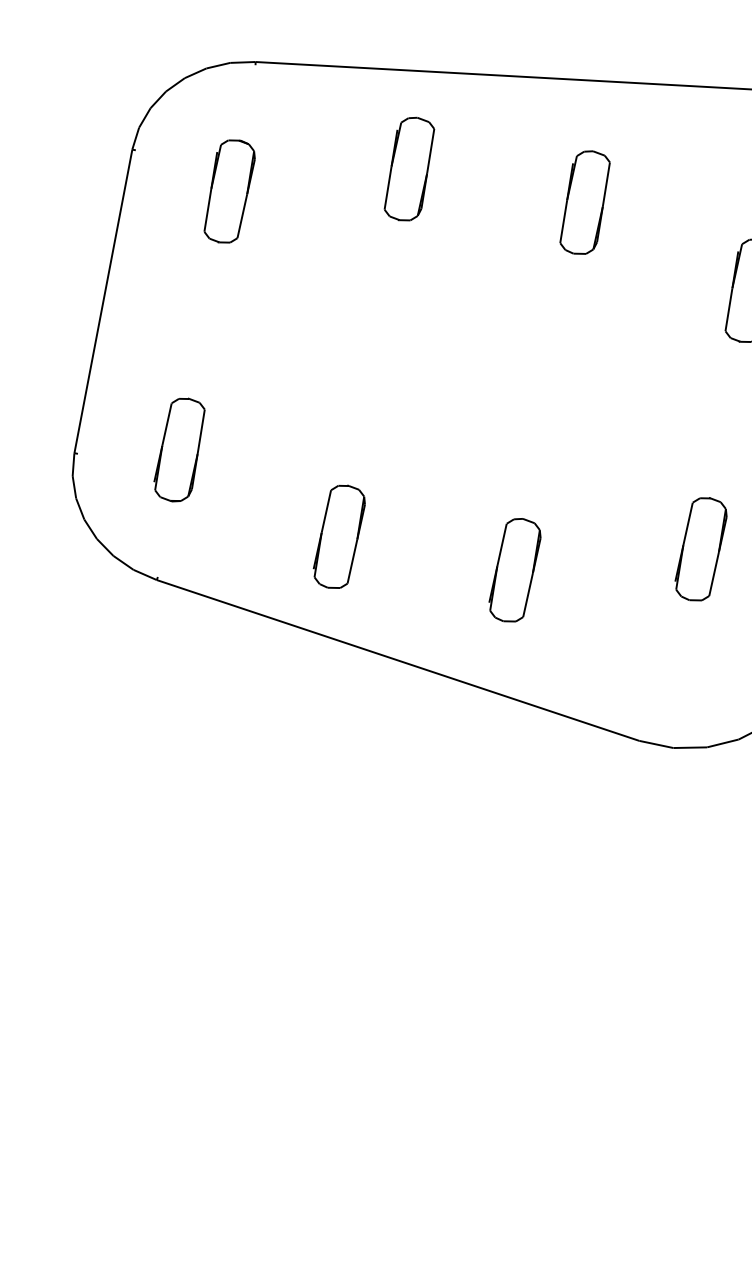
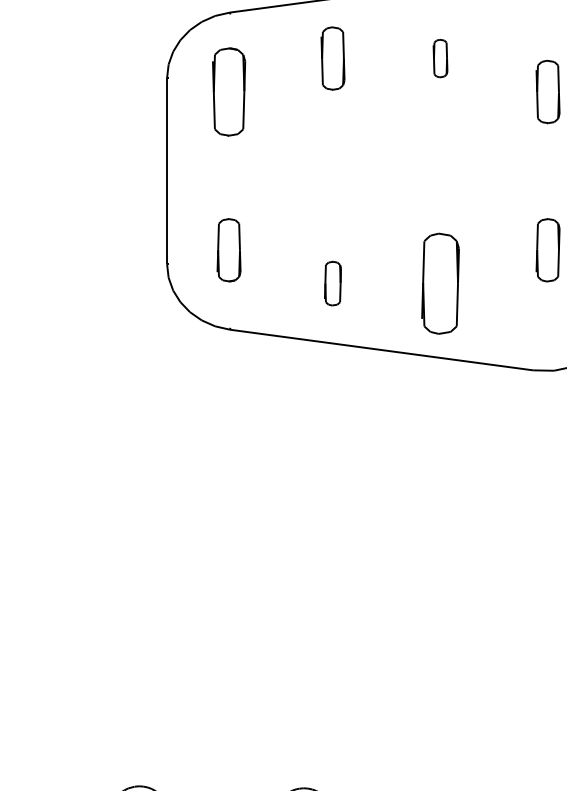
part: (228, 190) -> (228, 91), size x1.4
part: (585, 202) -> (440, 58), size x0.6
part: (338, 536) -> (332, 283), size x0.7
part: (514, 570) -> (440, 283), size x1.6

